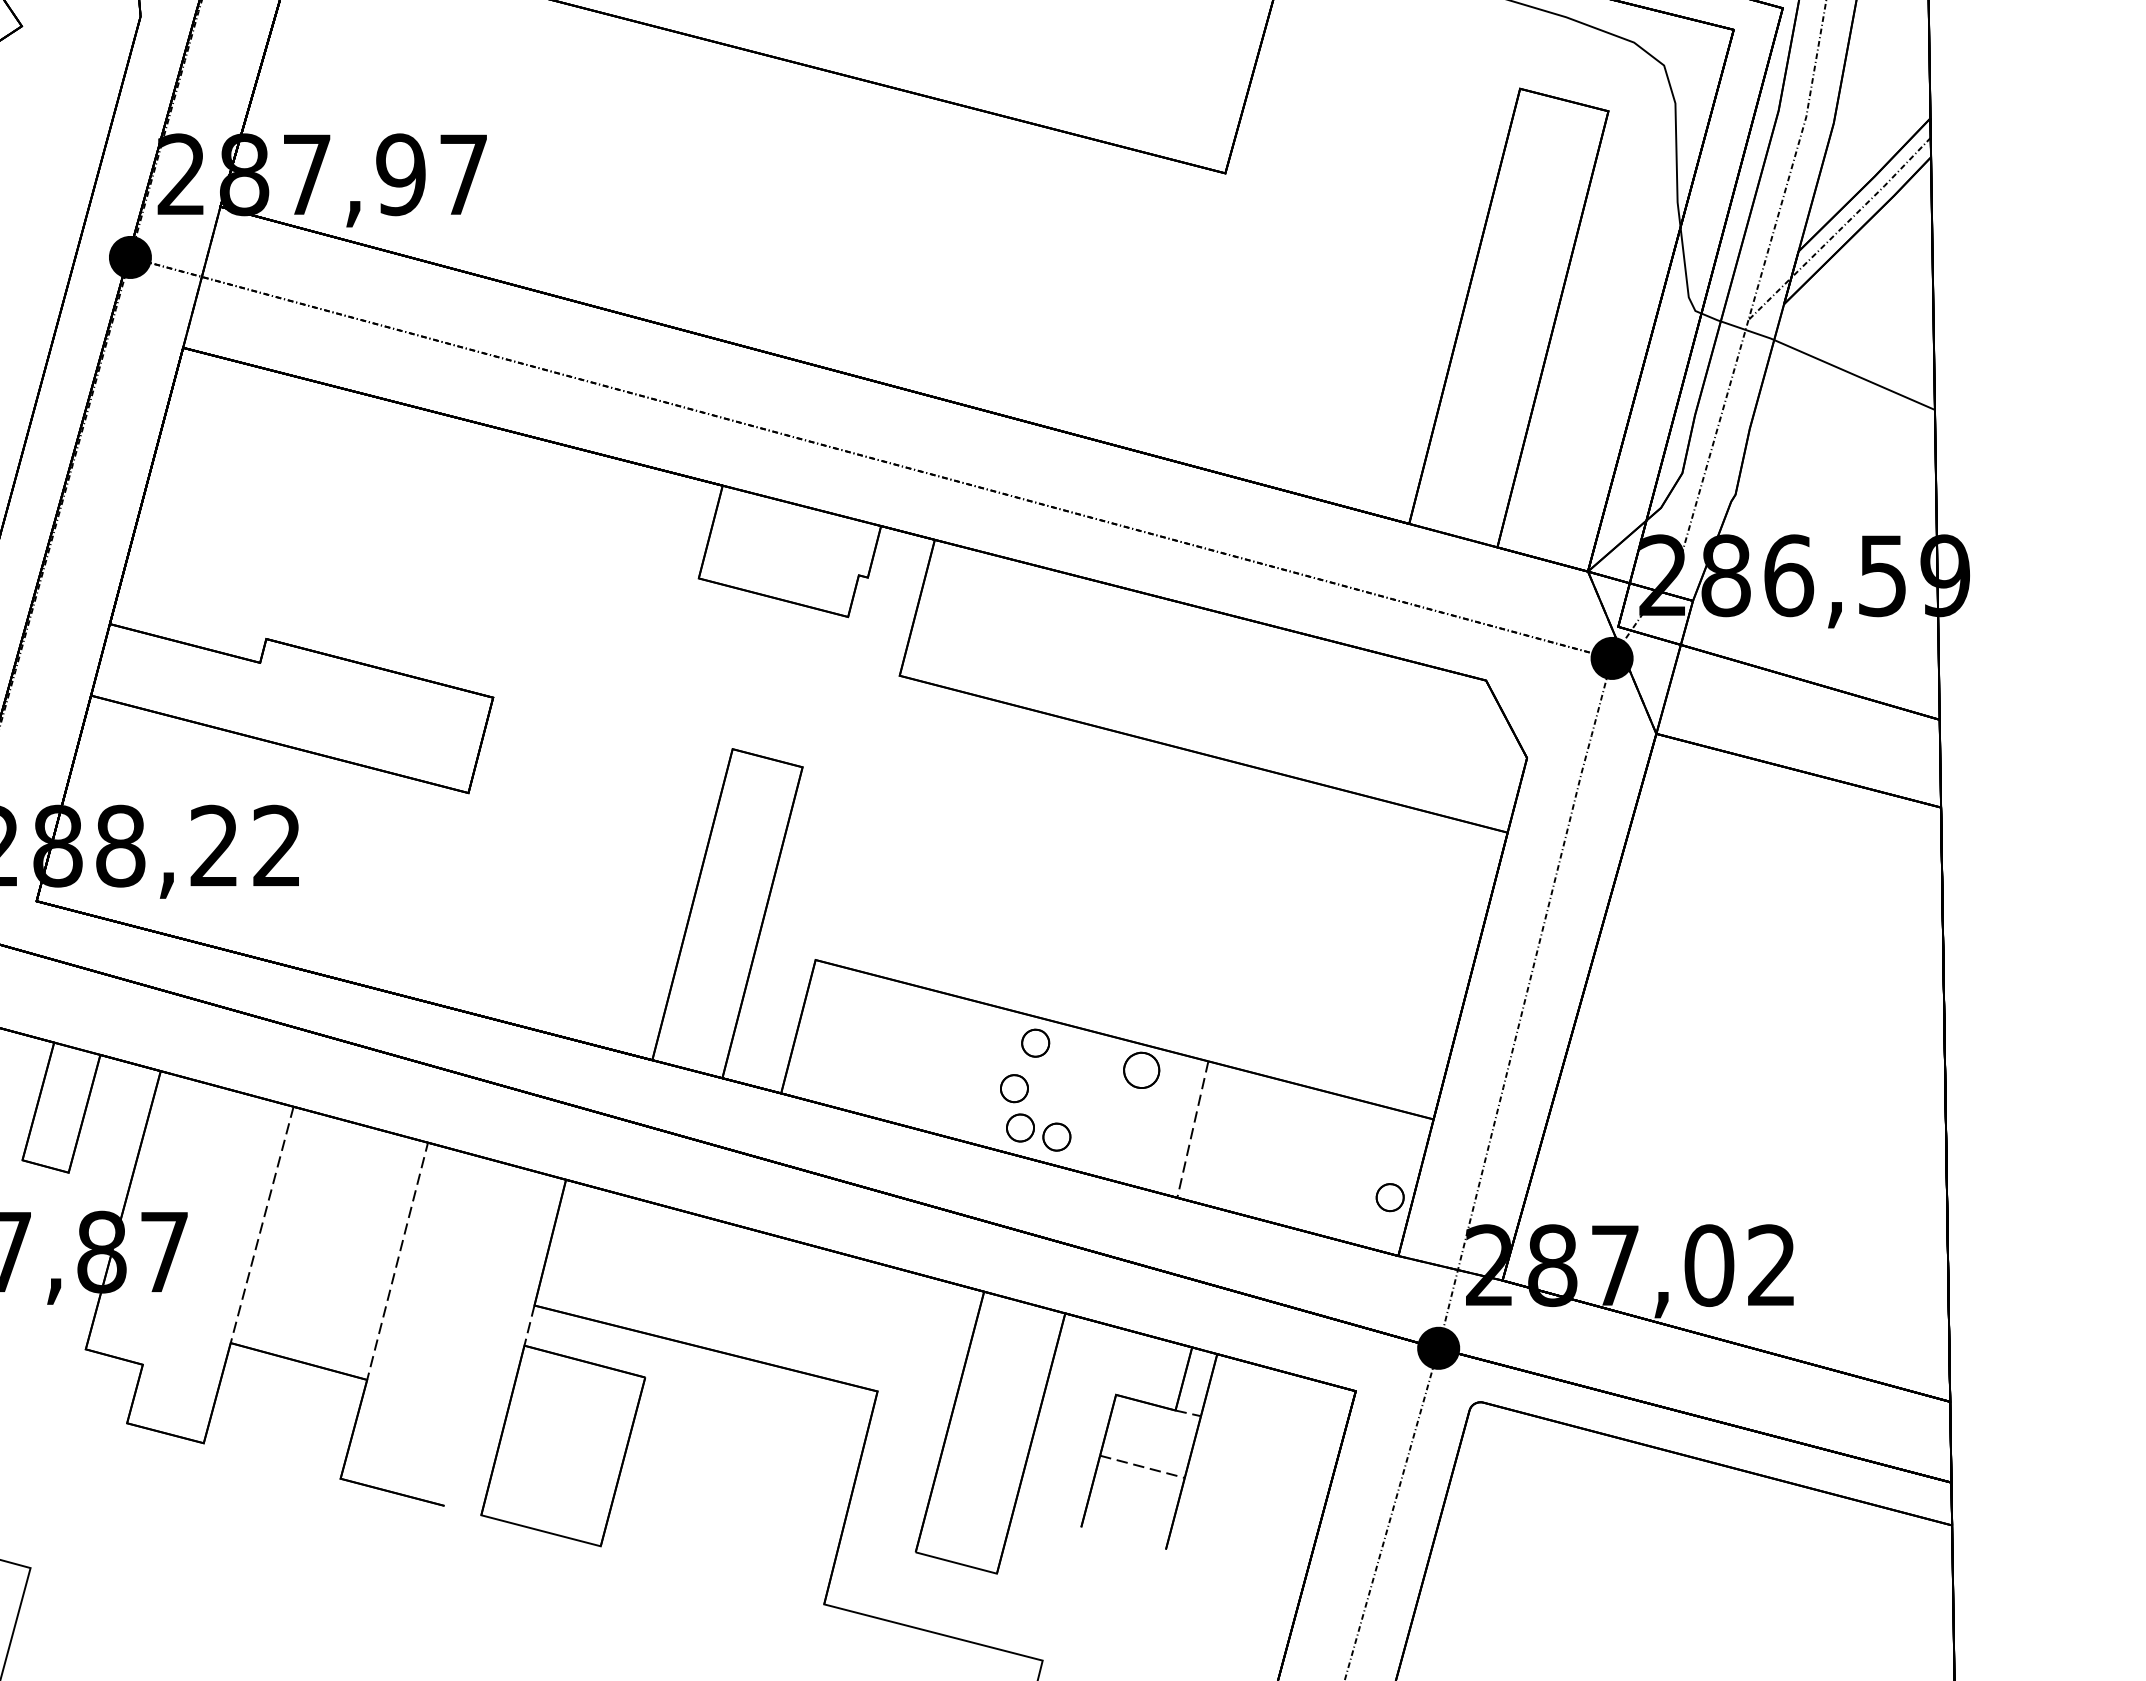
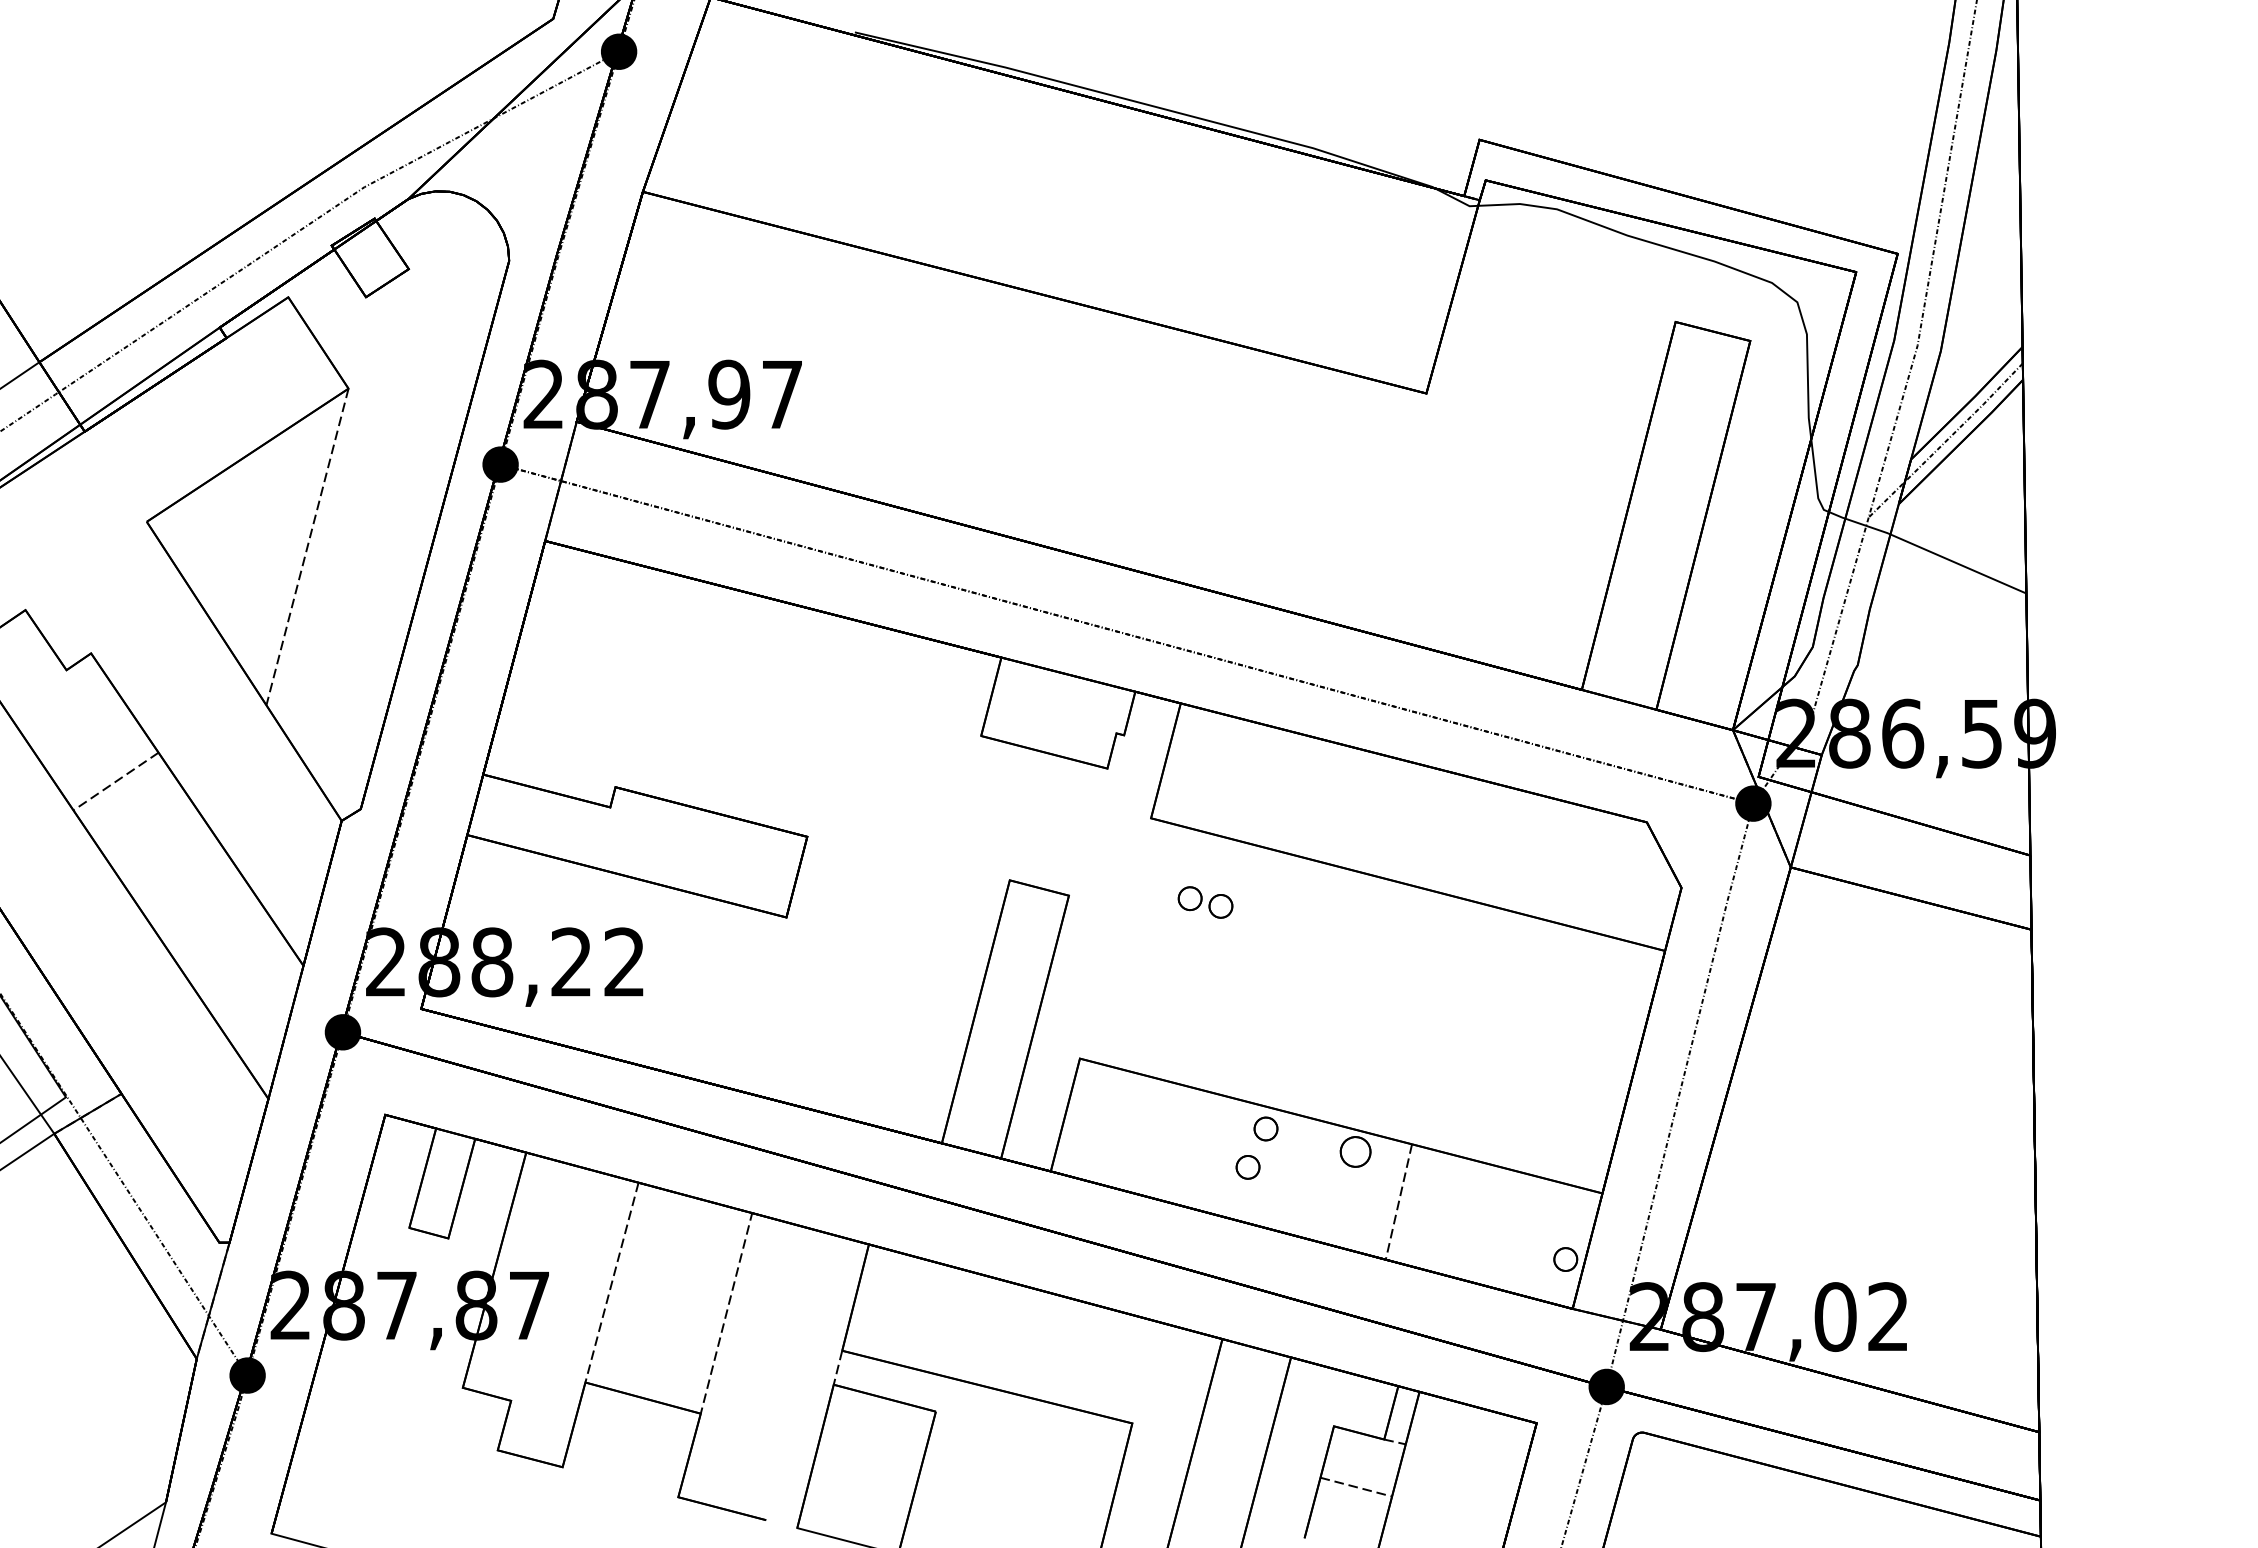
part: (1038, 1132) -> (1205, 902), moved

